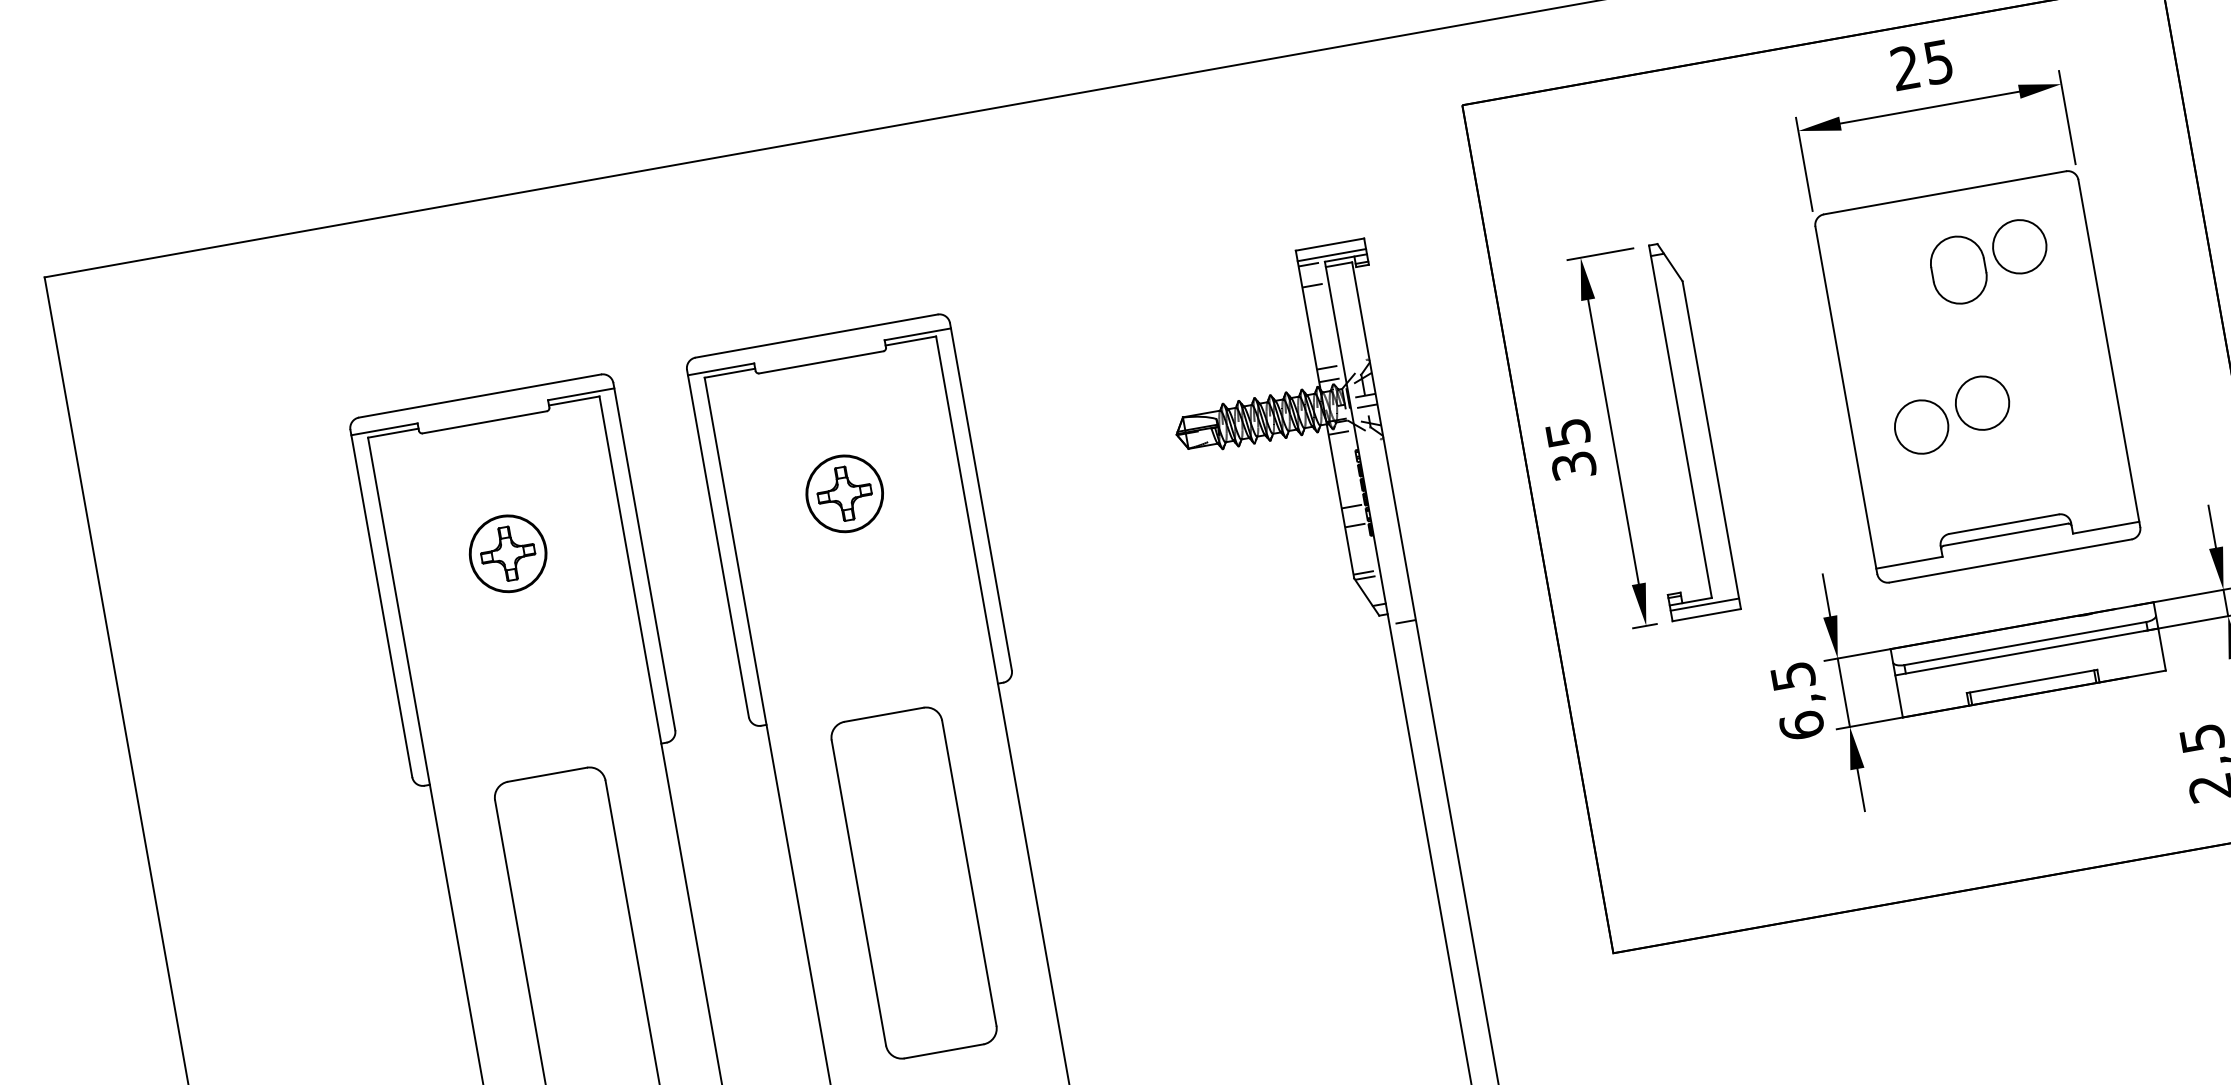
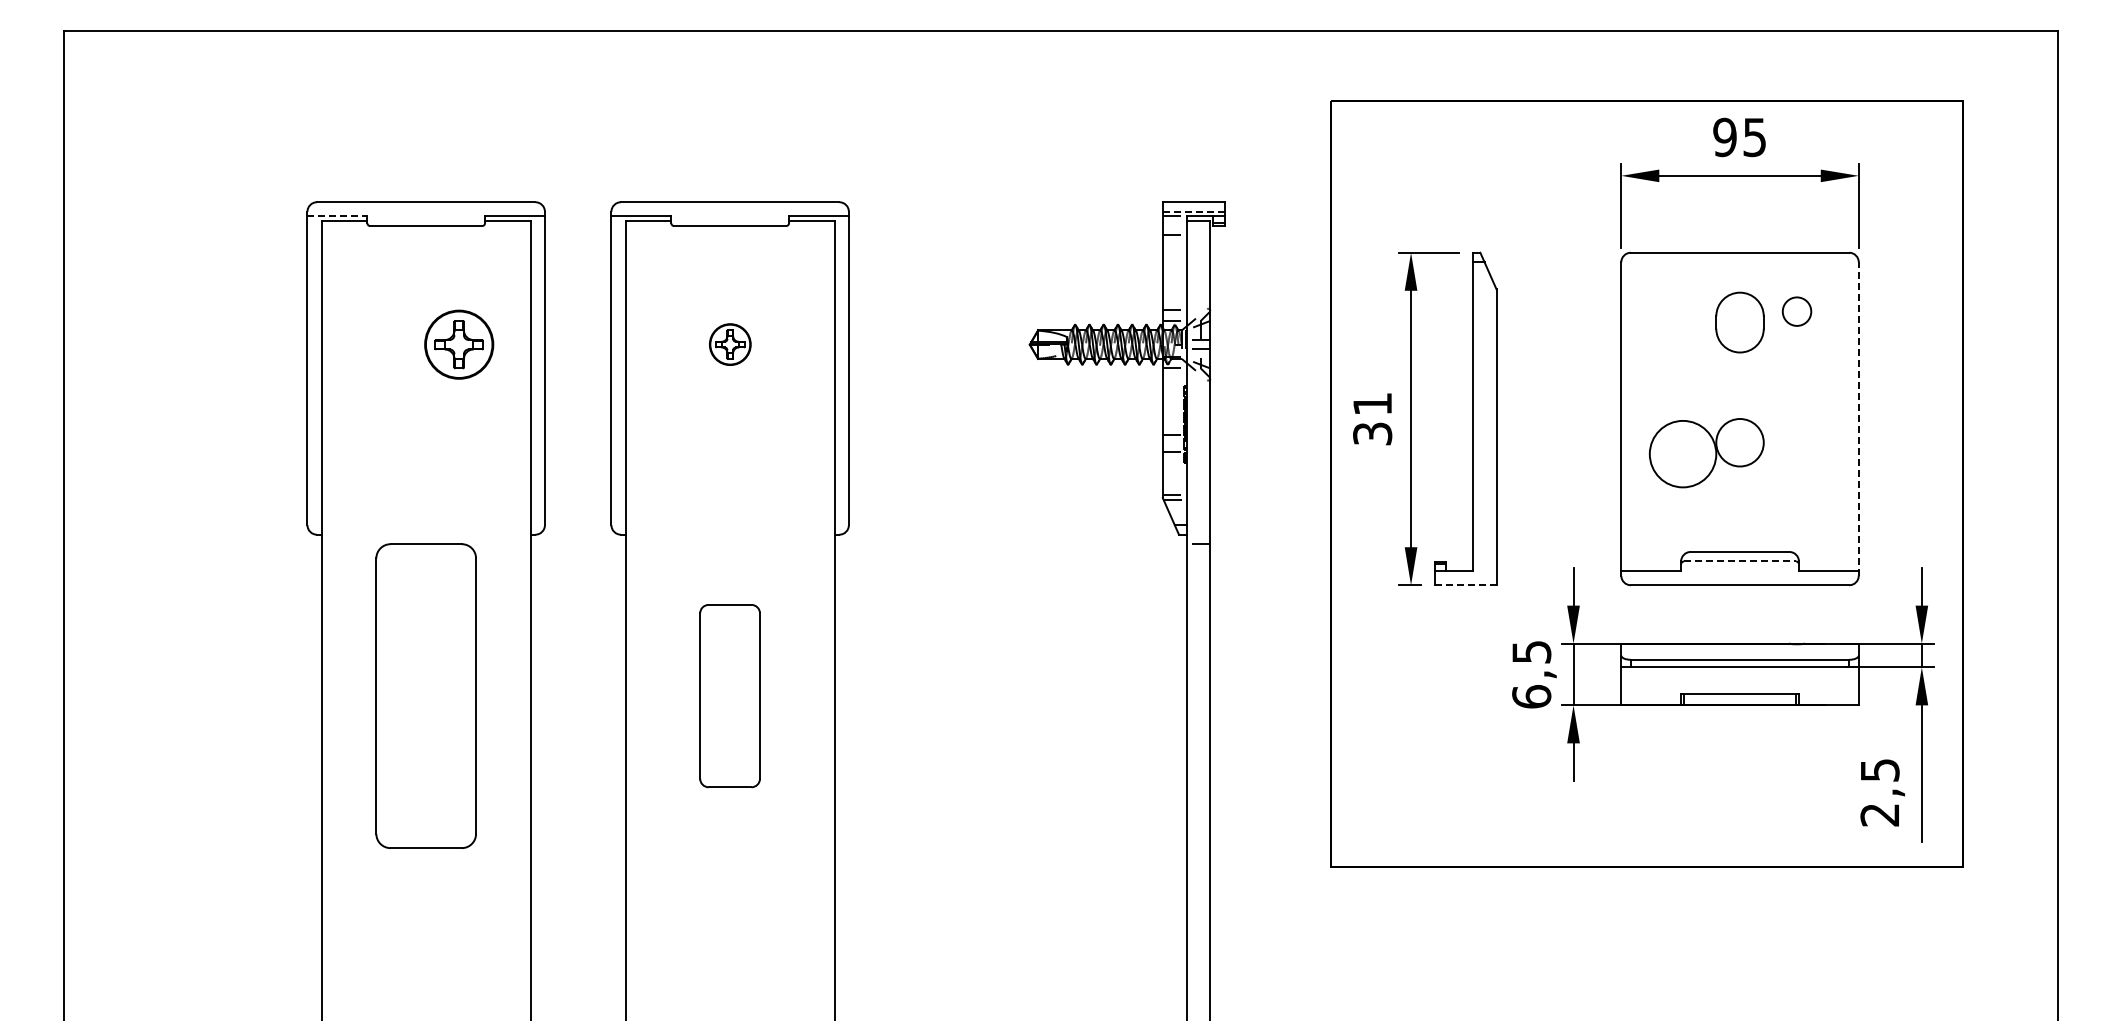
text: (1905, 68) -> (1724, 137), 25 -> 95
circle: (2019, 246) -> (1796, 311), size x0.6
line: (1331, 254) -> (1193, 211), solid -> dashed
line: (2109, 354) -> (1858, 419), solid -> dashed
circle: (1920, 426) -> (1682, 453), size x1.4
line: (384, 429) -> (337, 216), solid -> dashed
text: (1567, 433) -> (1372, 404), 35 -> 31
part: (845, 493) -> (730, 344), size x0.6
line: (2006, 534) -> (1740, 561), solid -> dashed
part: (508, 553) -> (459, 344), moved
line: (1704, 604) -> (1465, 575), removed
line: (1706, 615) -> (1465, 585), solid -> dashed
part: (913, 882) -> (729, 695), size x0.6

